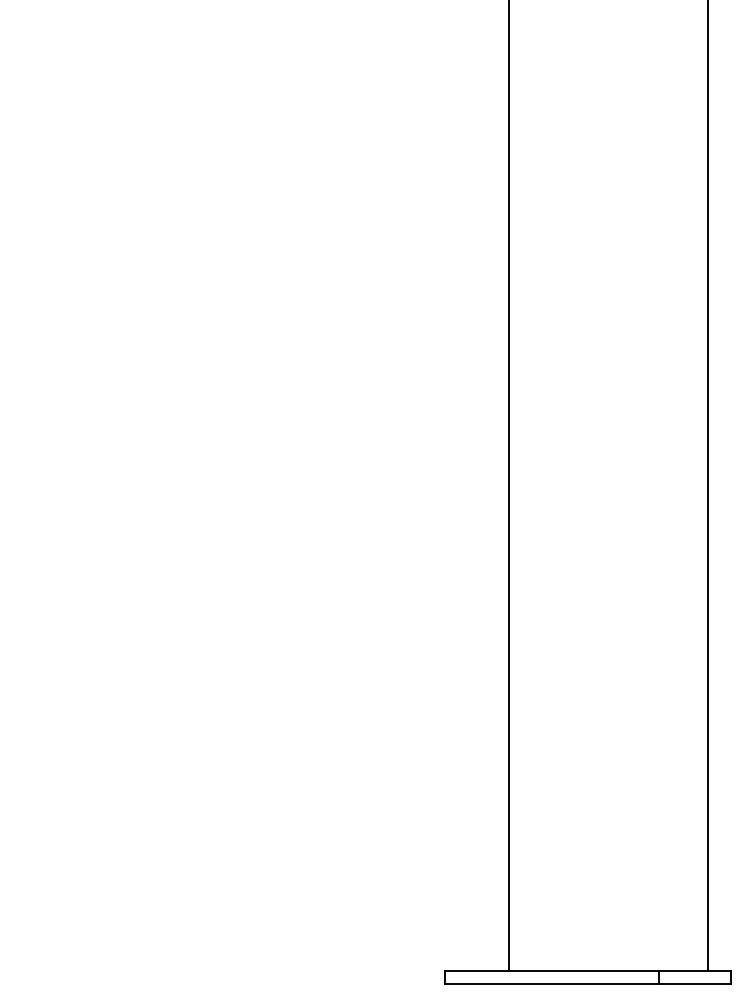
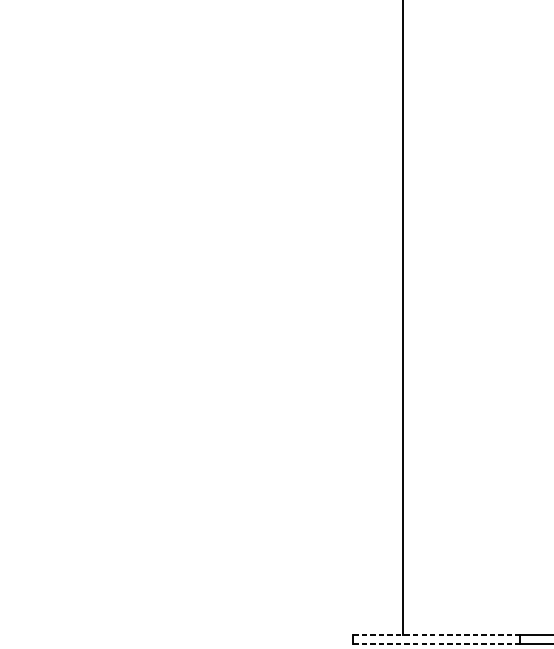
line: (552, 971) -> (436, 634), solid -> dashed
line: (552, 983) -> (436, 644), solid -> dashed

